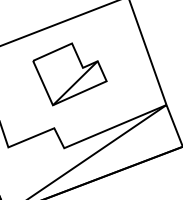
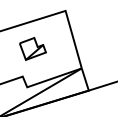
part: (69, 73) -> (32, 48), size x0.7

